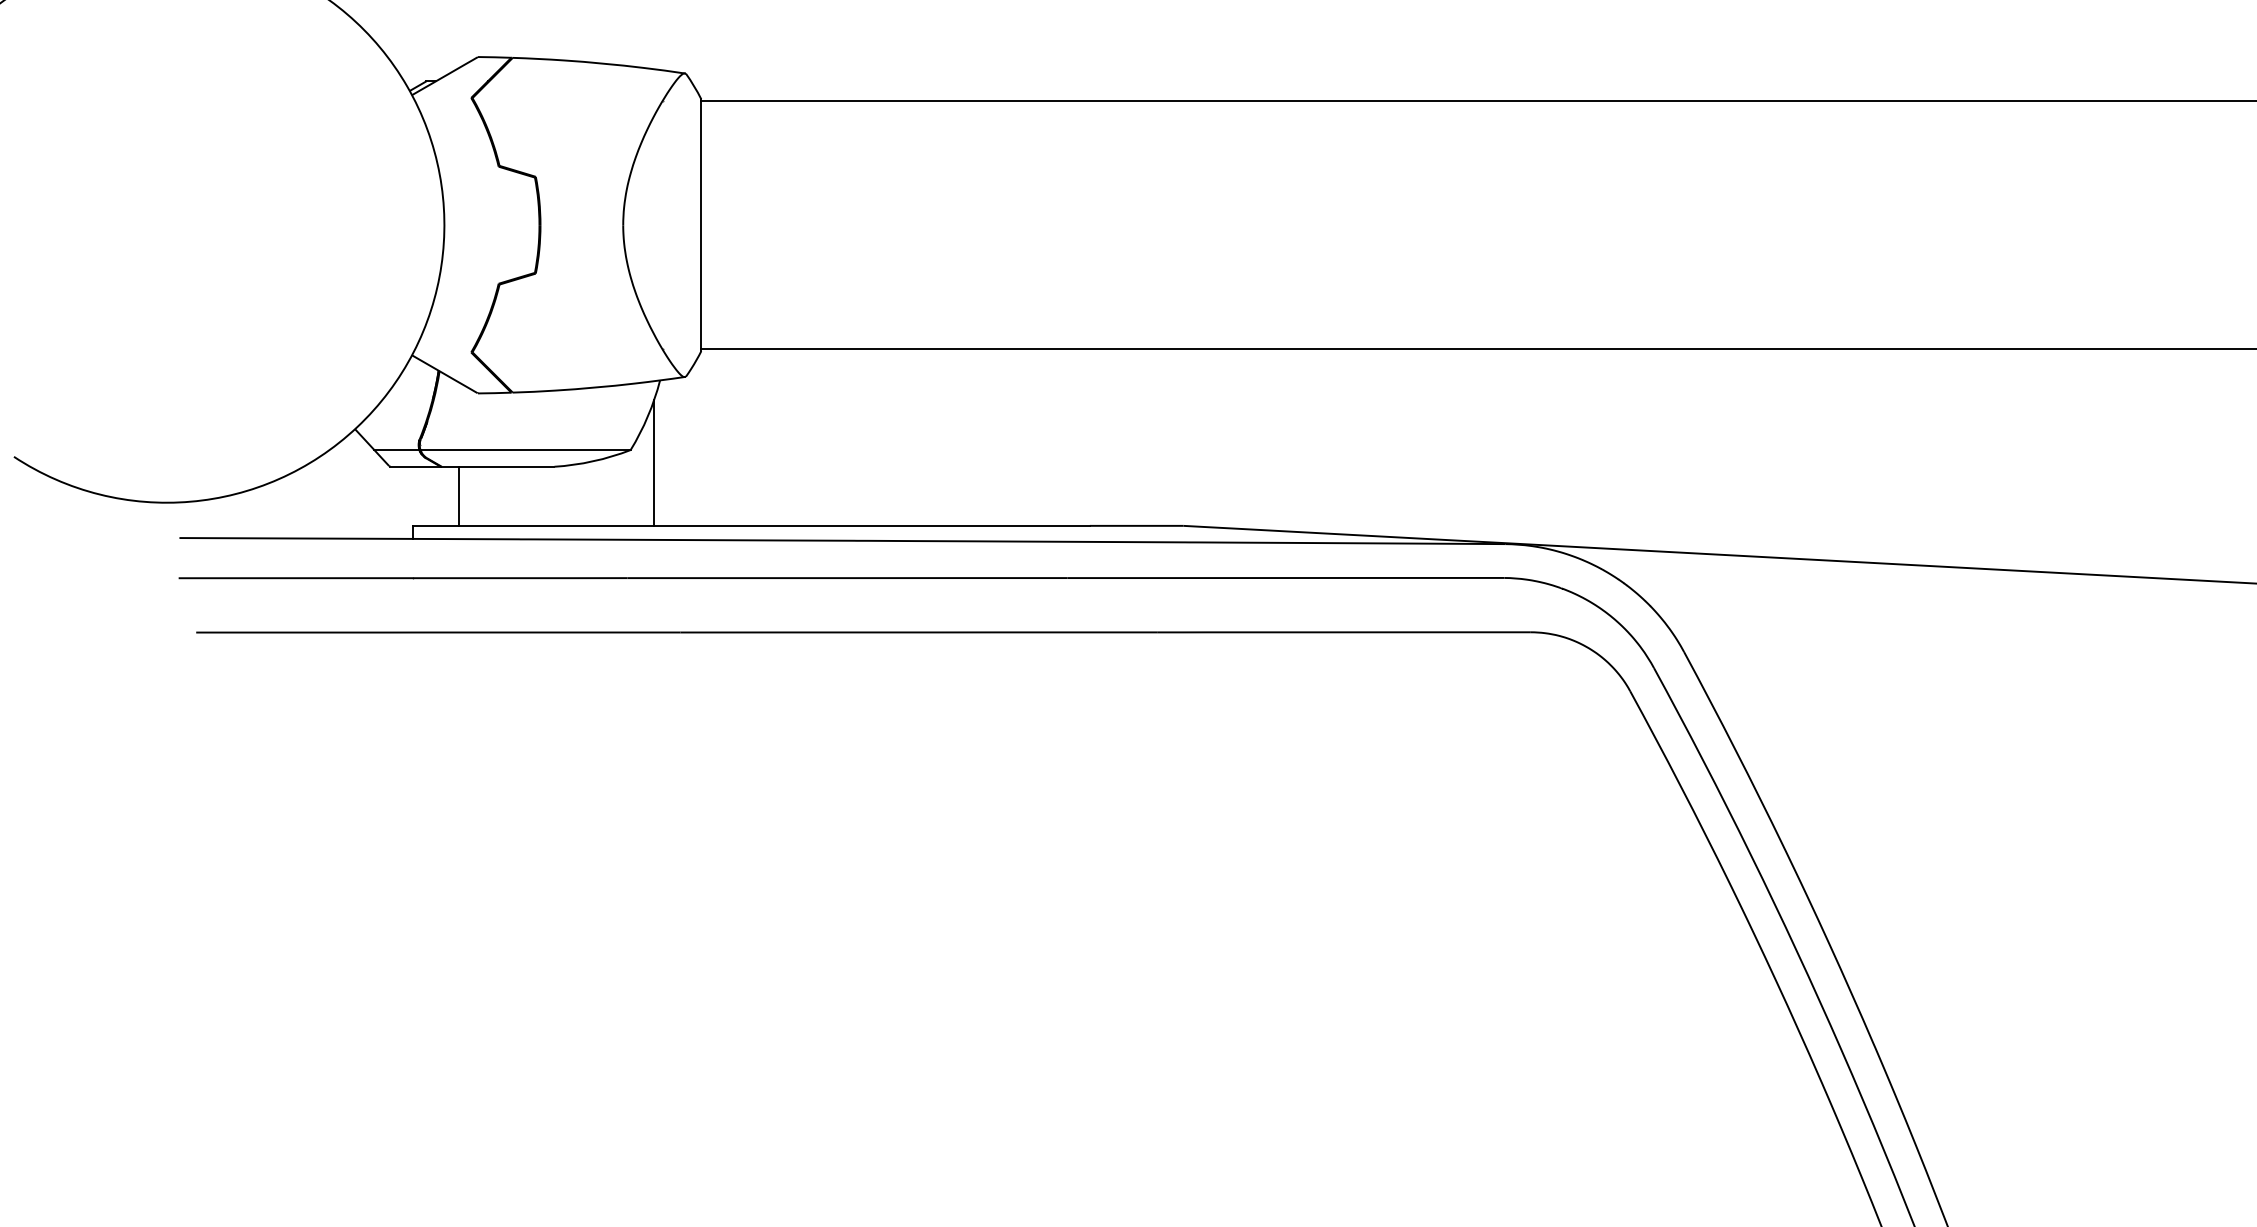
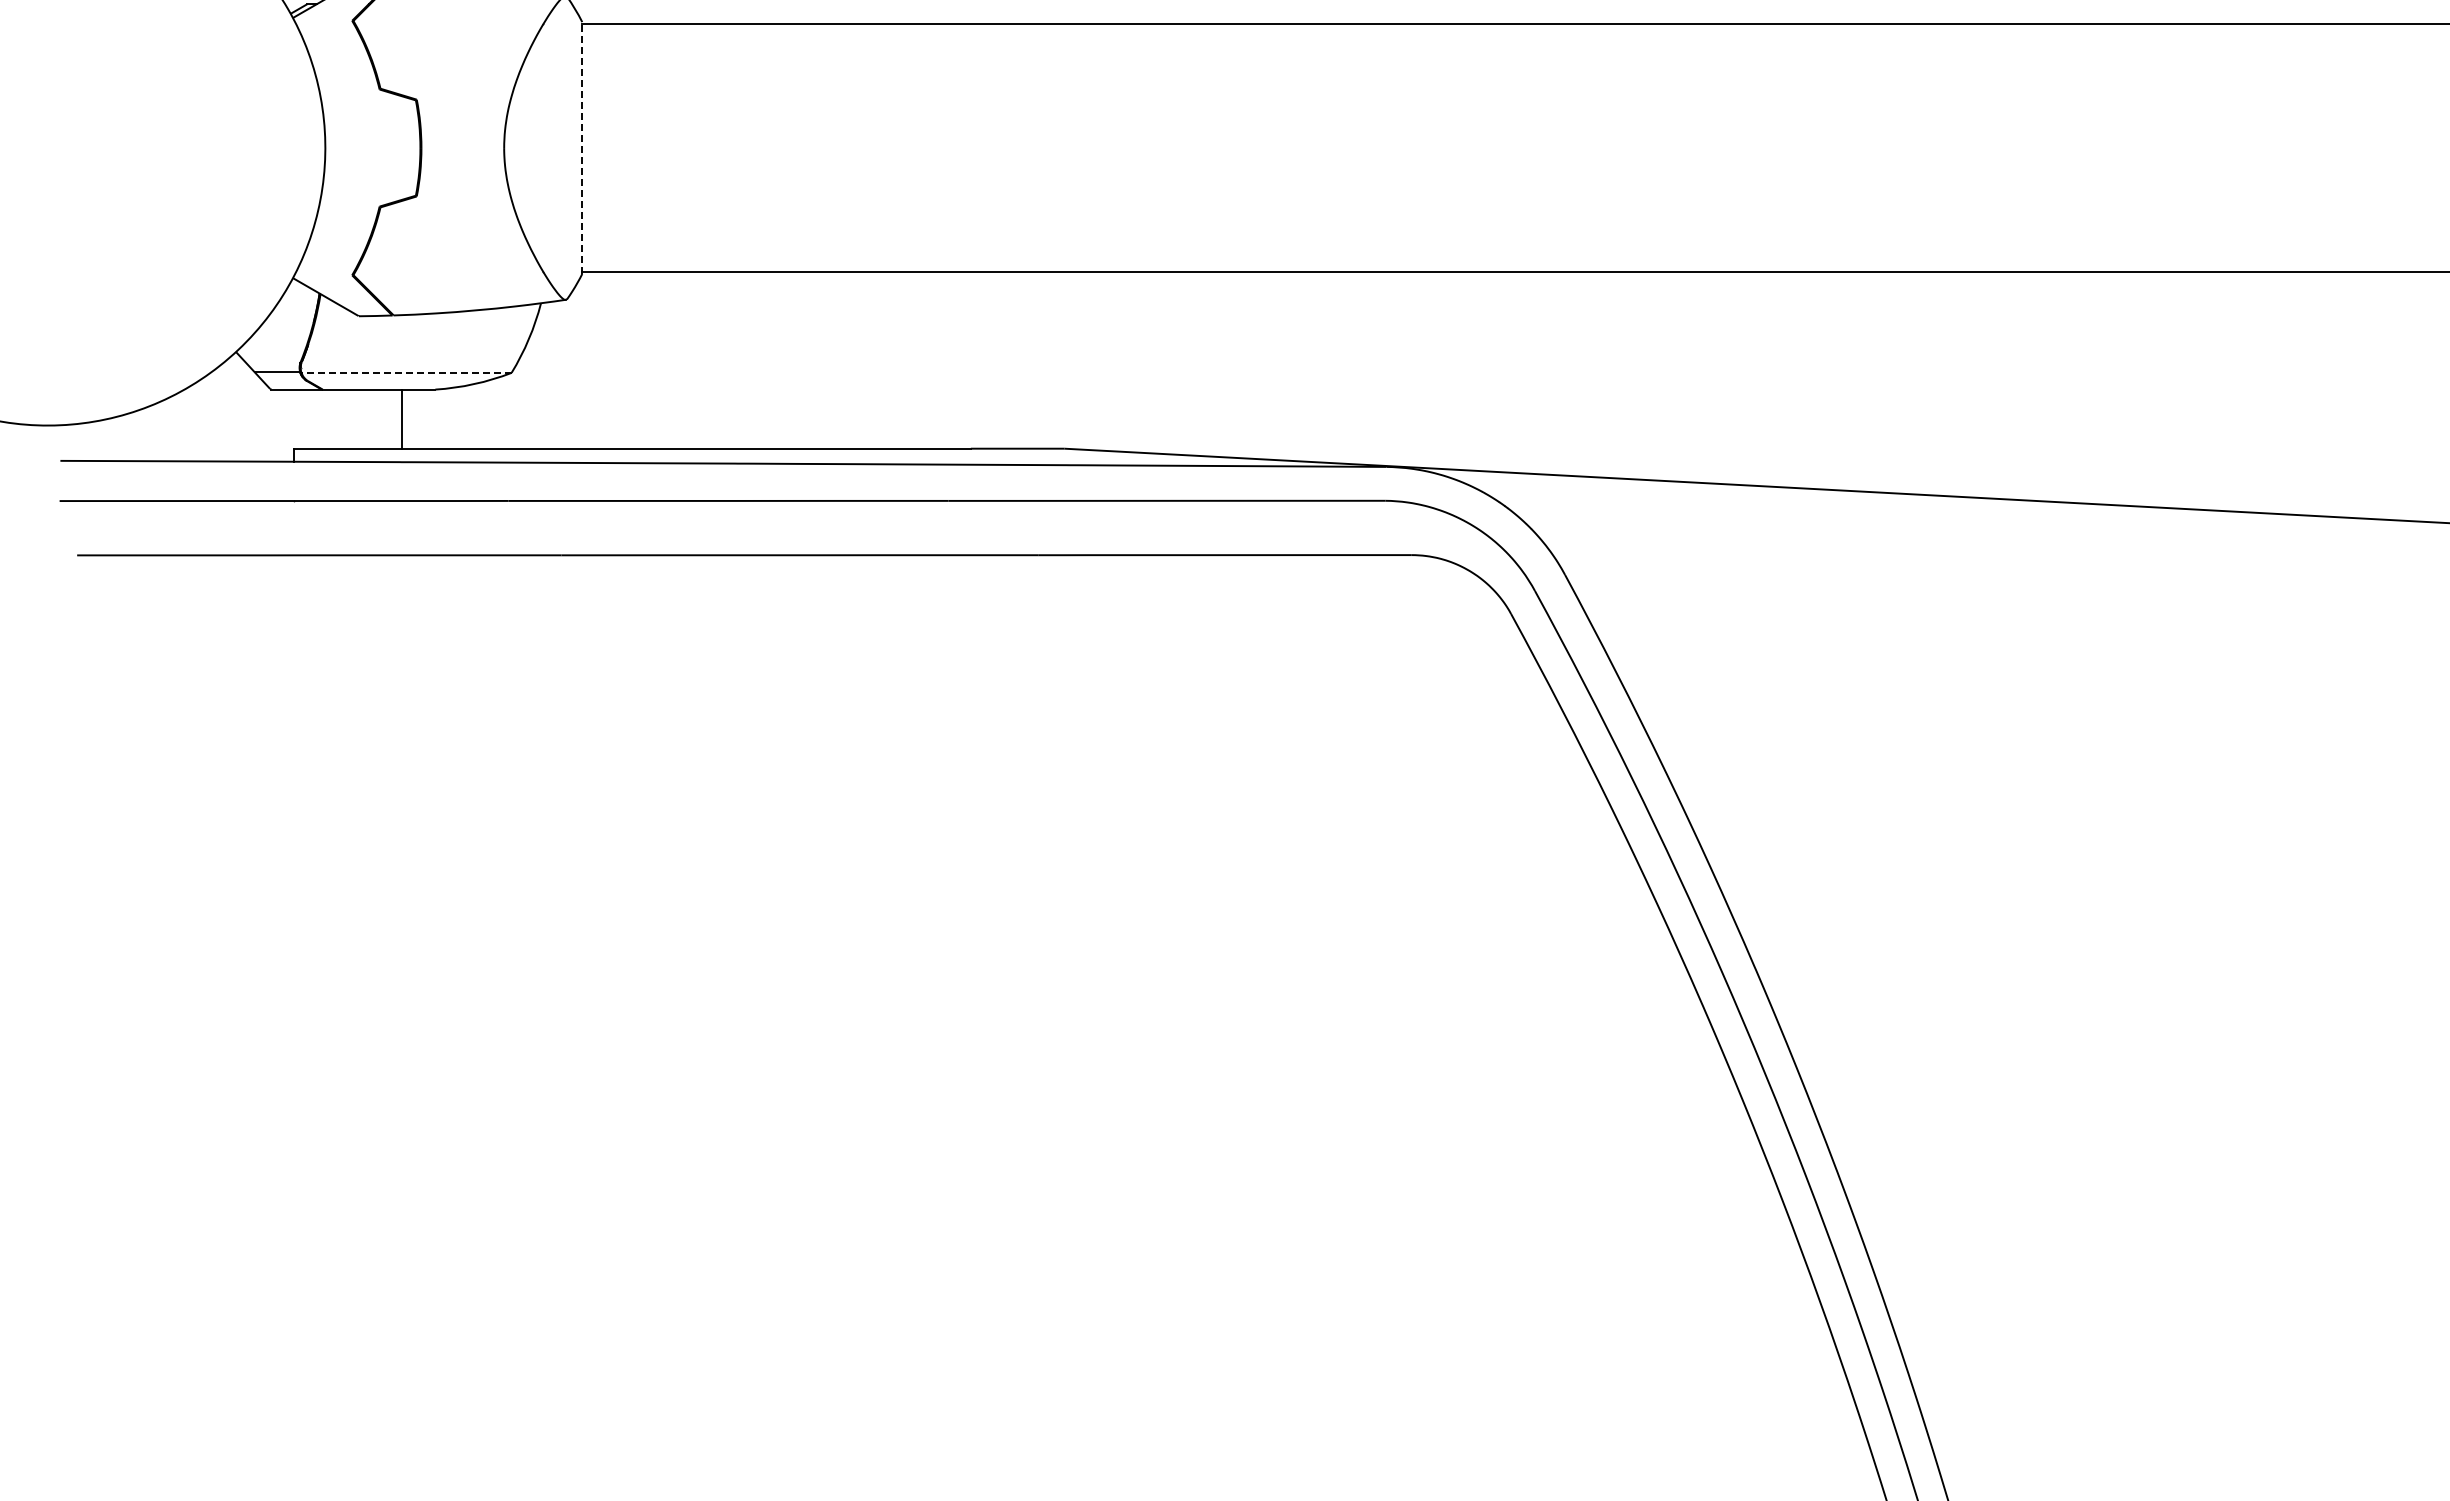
line: (701, 225) -> (582, 148), solid -> dashed
line: (525, 449) -> (406, 372), solid -> dashed
line: (654, 462) -> (535, 385), removed
line: (458, 495) -> (401, 418), moved

